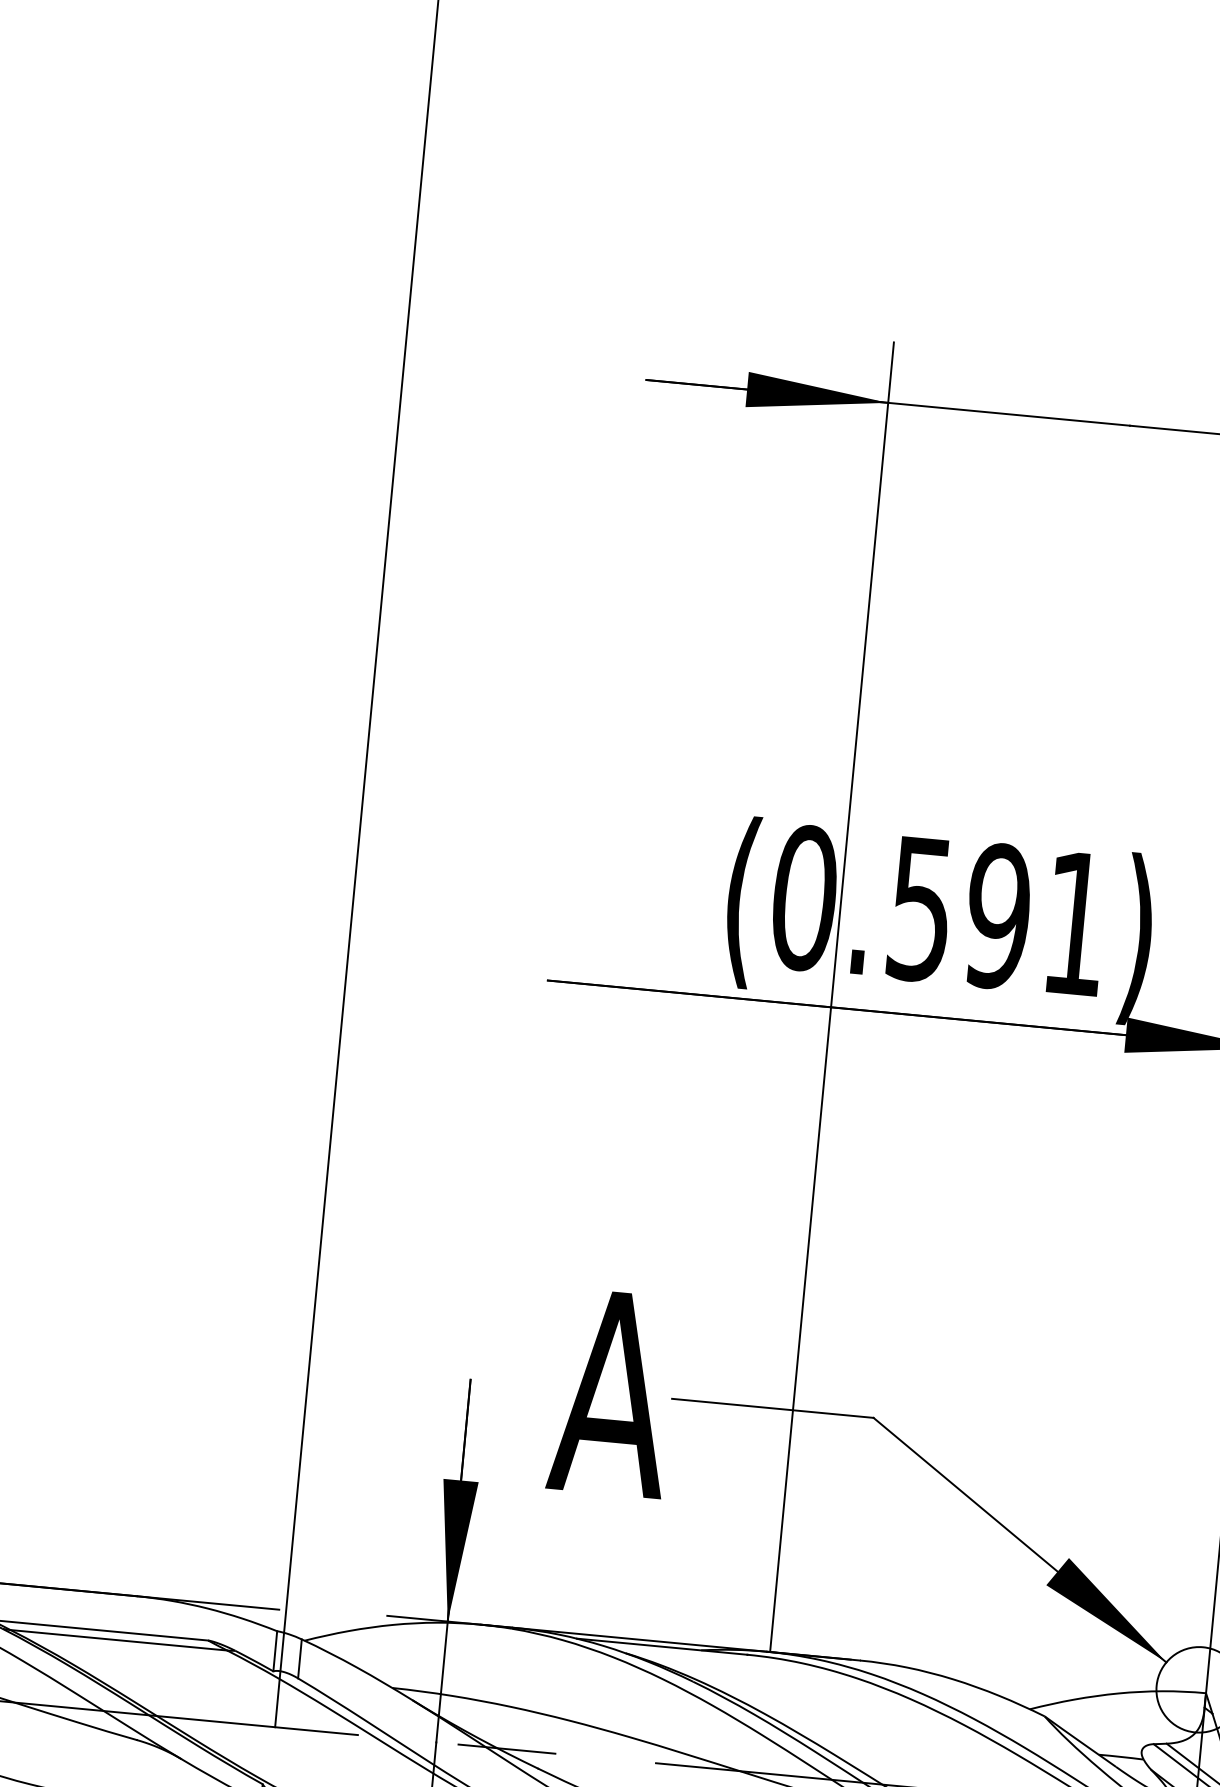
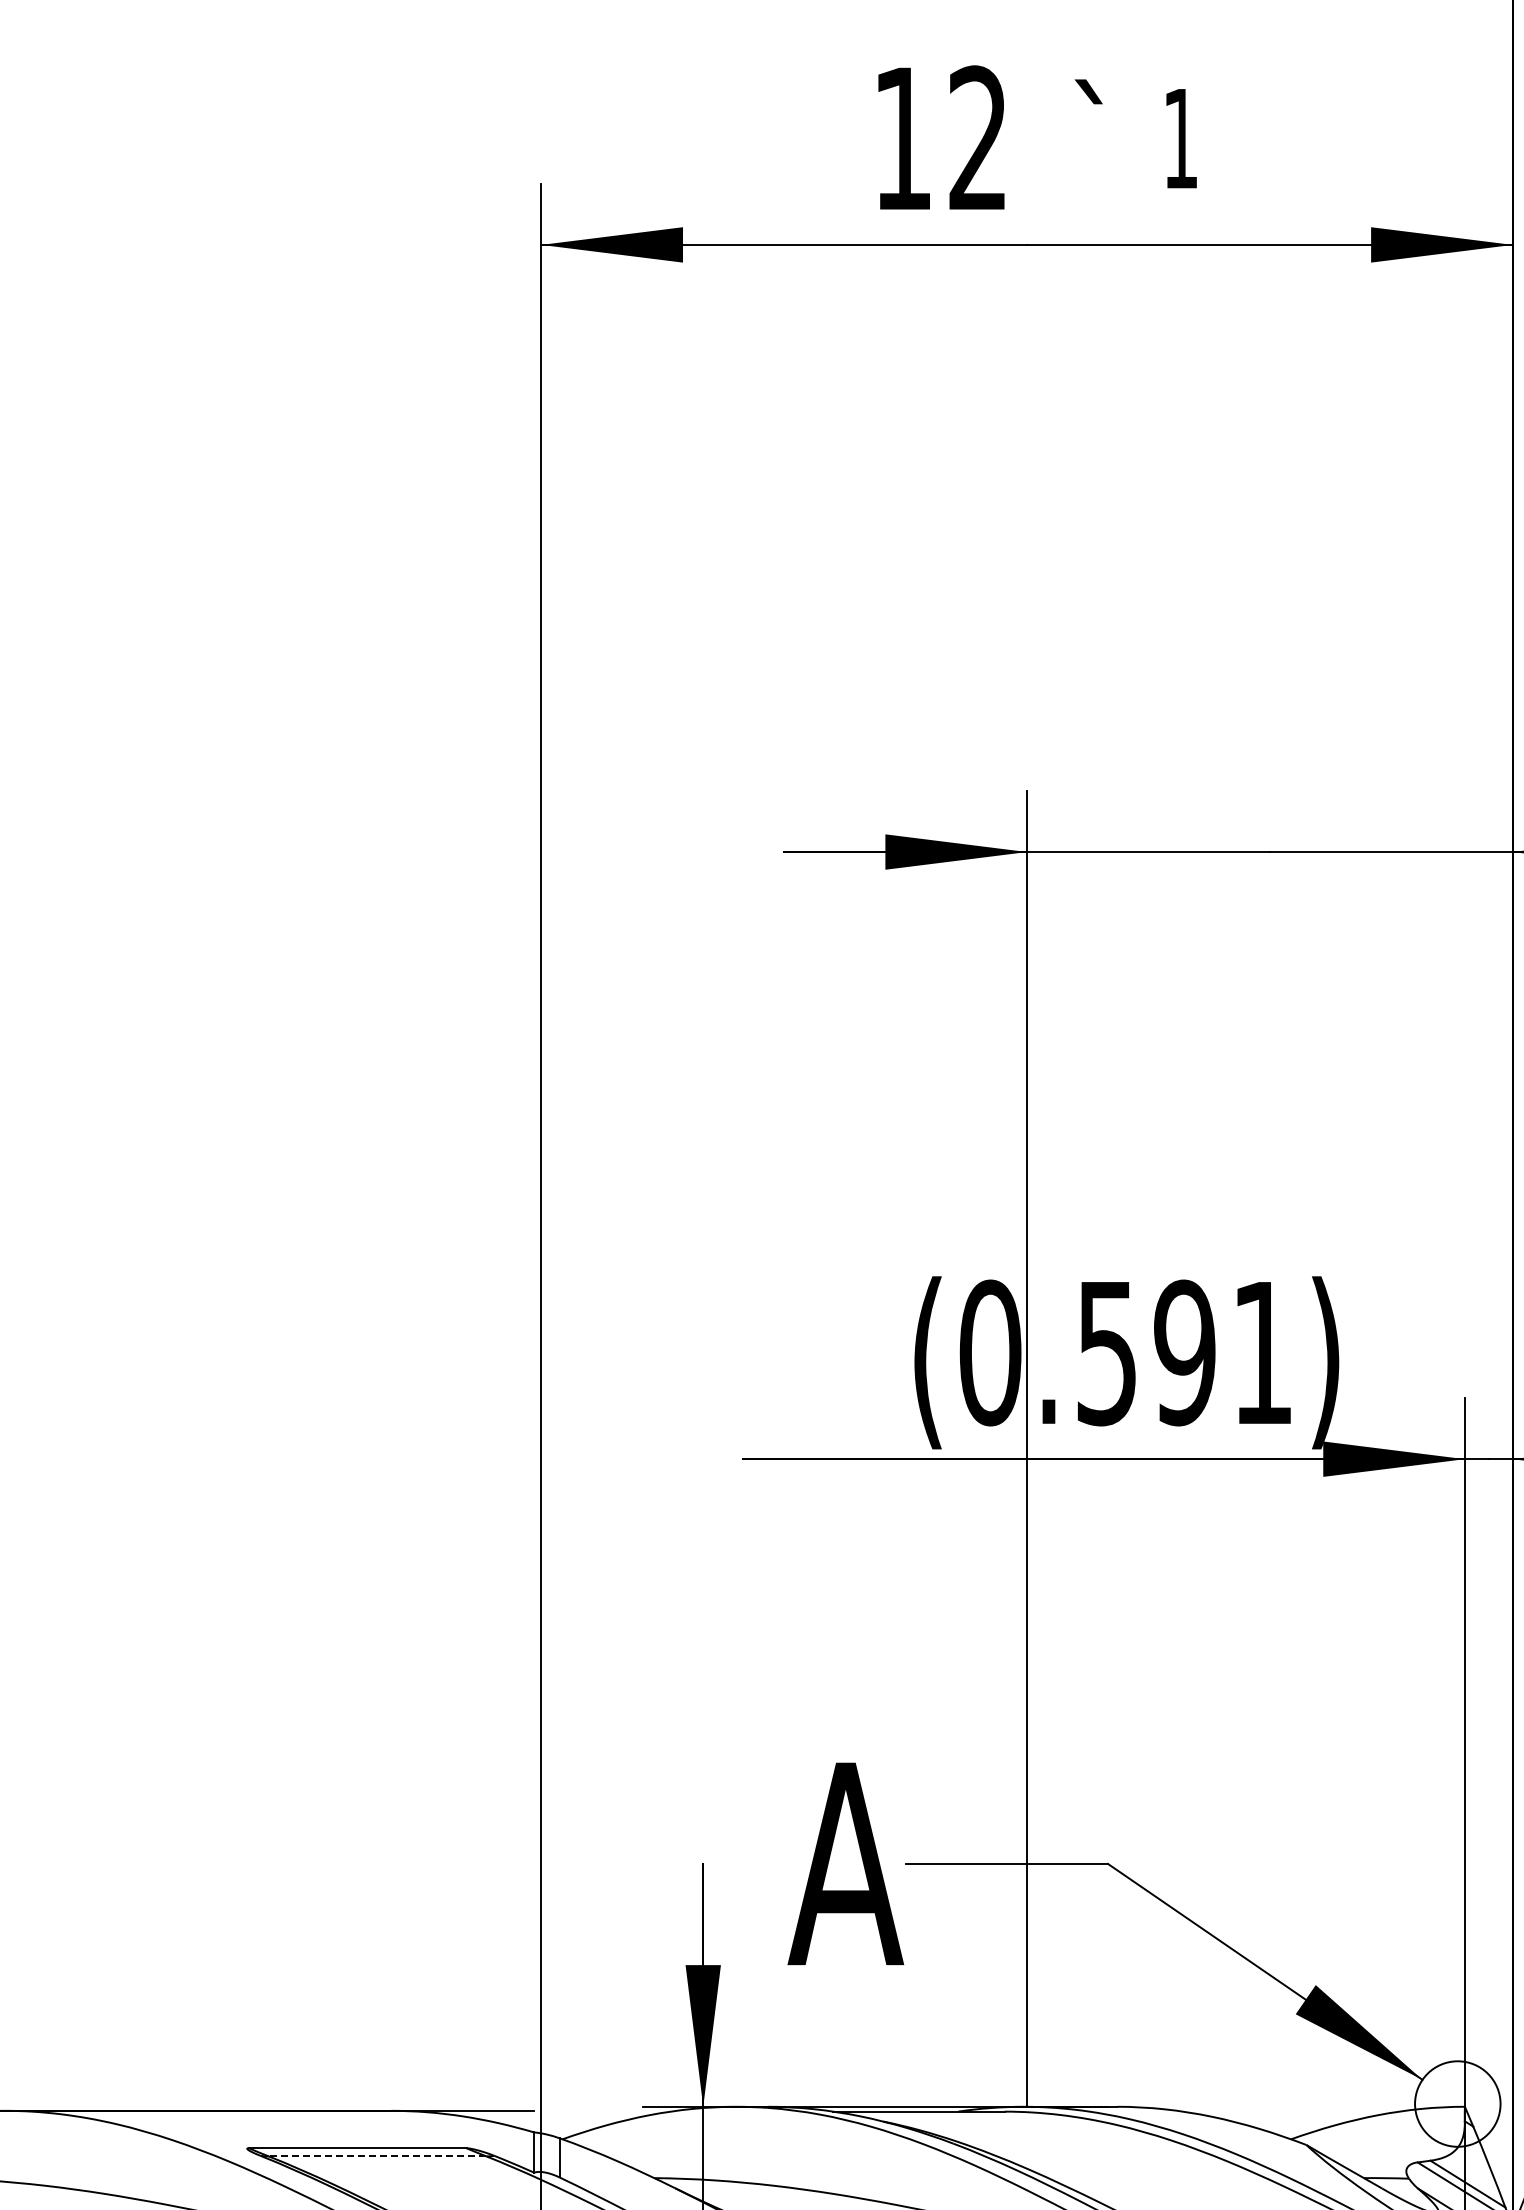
line: (118, 1640) -> (377, 2156), solid -> dashed

